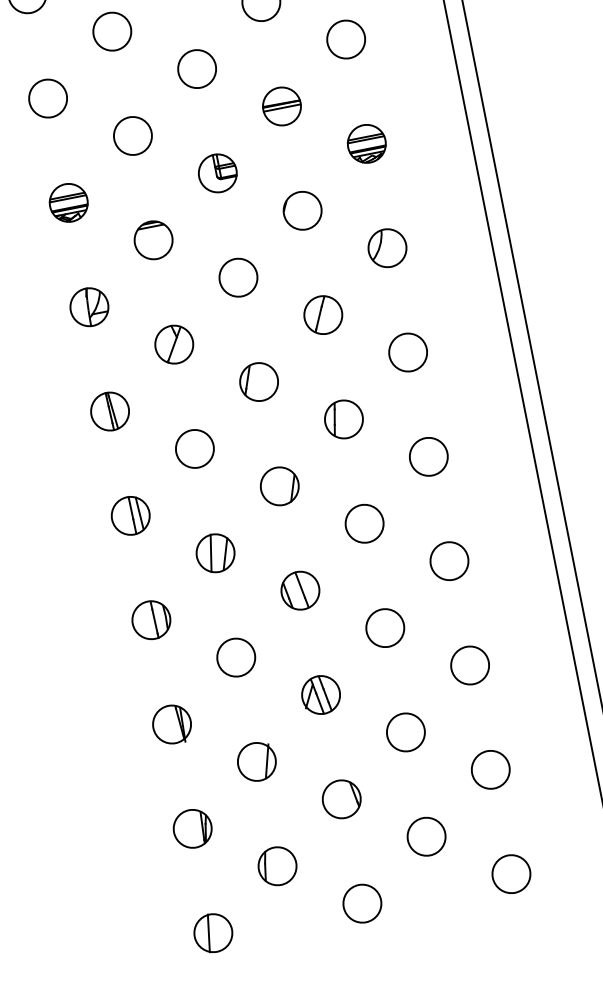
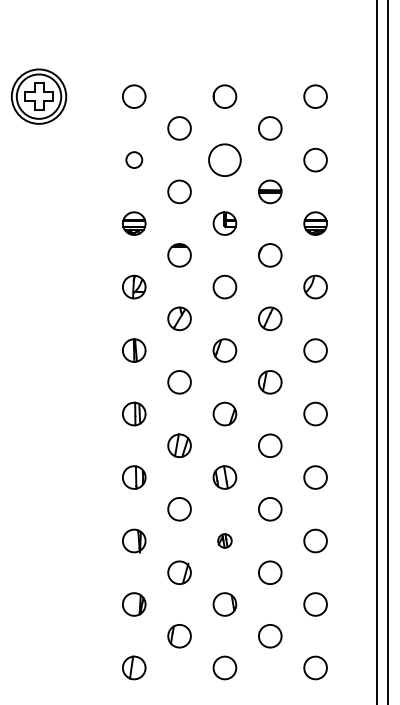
circle: (196, 68) -> (224, 159), size x1.4
circle: (48, 97) -> (134, 159), size x0.7
part: (320, 694) -> (224, 540), size x0.6

